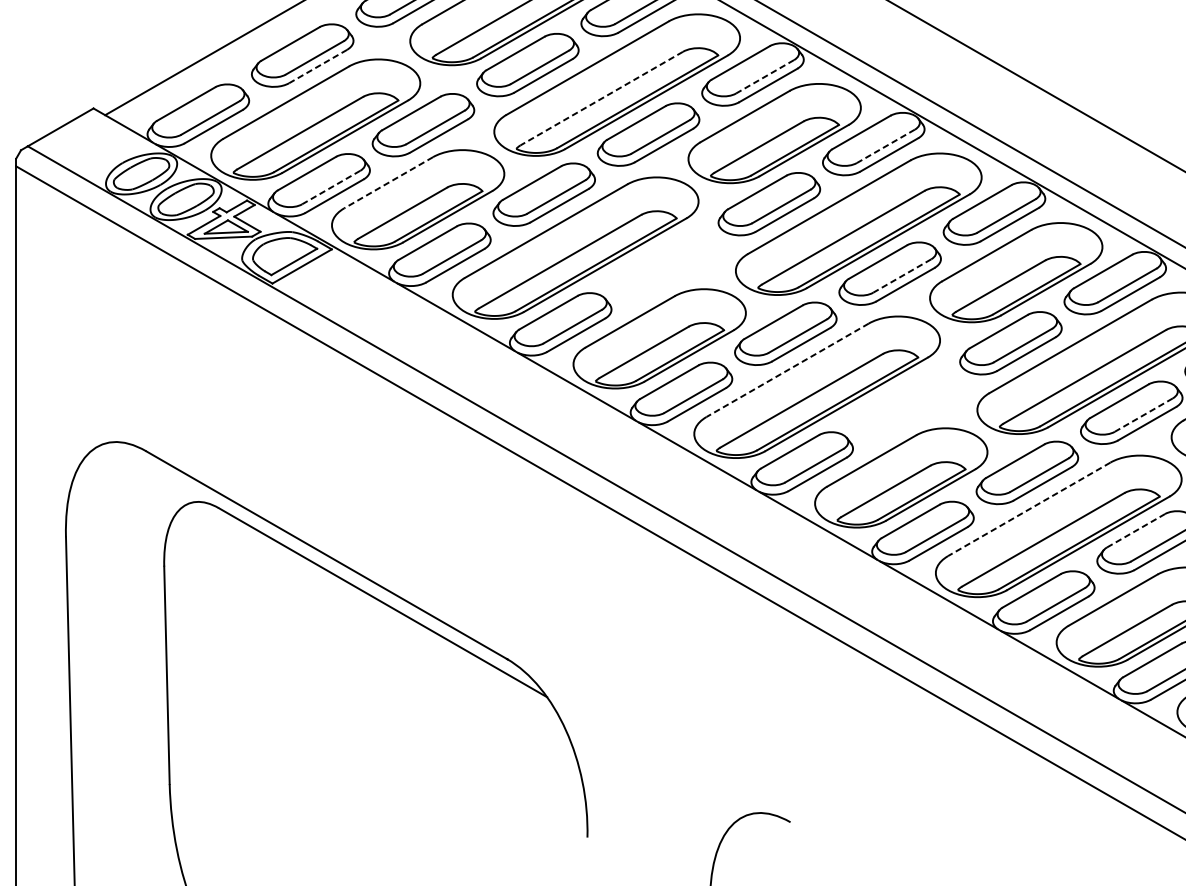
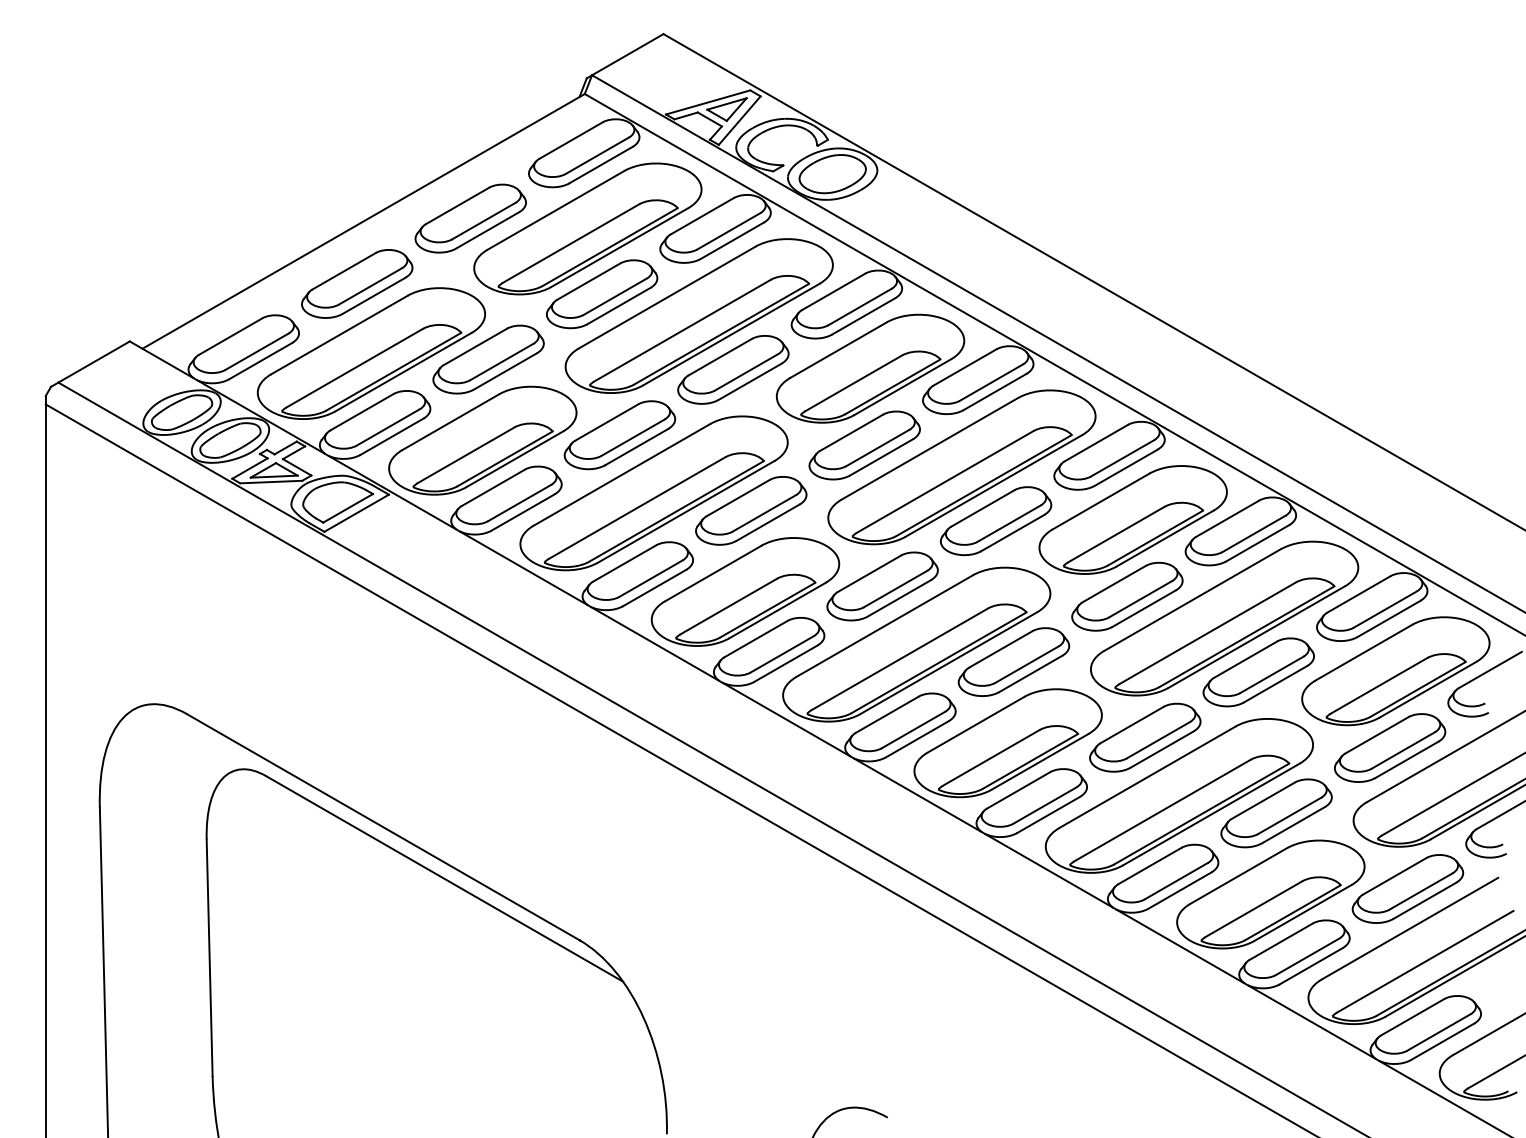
line: (317, 67) -> (373, 296), dashed -> solid
line: (764, 77) -> (859, 307), dashed -> solid
line: (601, 98) -> (682, 330), dashed -> solid
line: (885, 146) -> (990, 382), dashed -> solid
line: (388, 183) -> (450, 422), dashed -> solid
line: (330, 187) -> (387, 427), dashed -> solid
part: (665, 263) -> (751, 510), added
line: (901, 275) -> (1008, 523), dashed -> solid
line: (787, 370) -> (884, 626), dashed -> solid
part: (906, 402) -> (1013, 661), added
line: (1143, 415) -> (1271, 675), dashed -> solid
line: (1029, 509) -> (1147, 777), dashed -> solid
line: (1136, 530) -> (1263, 800), dashed -> solid

